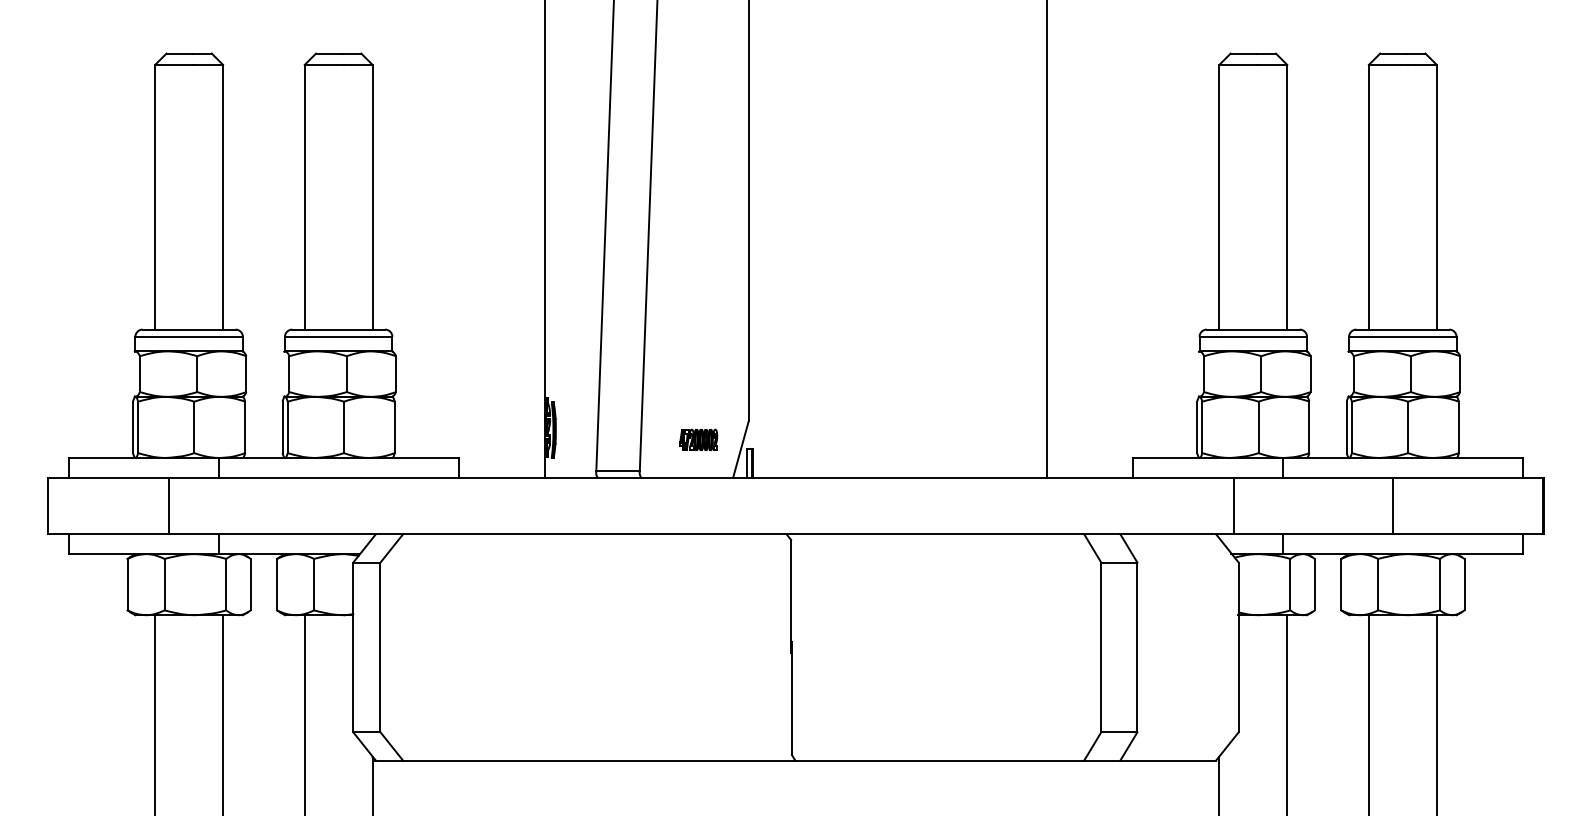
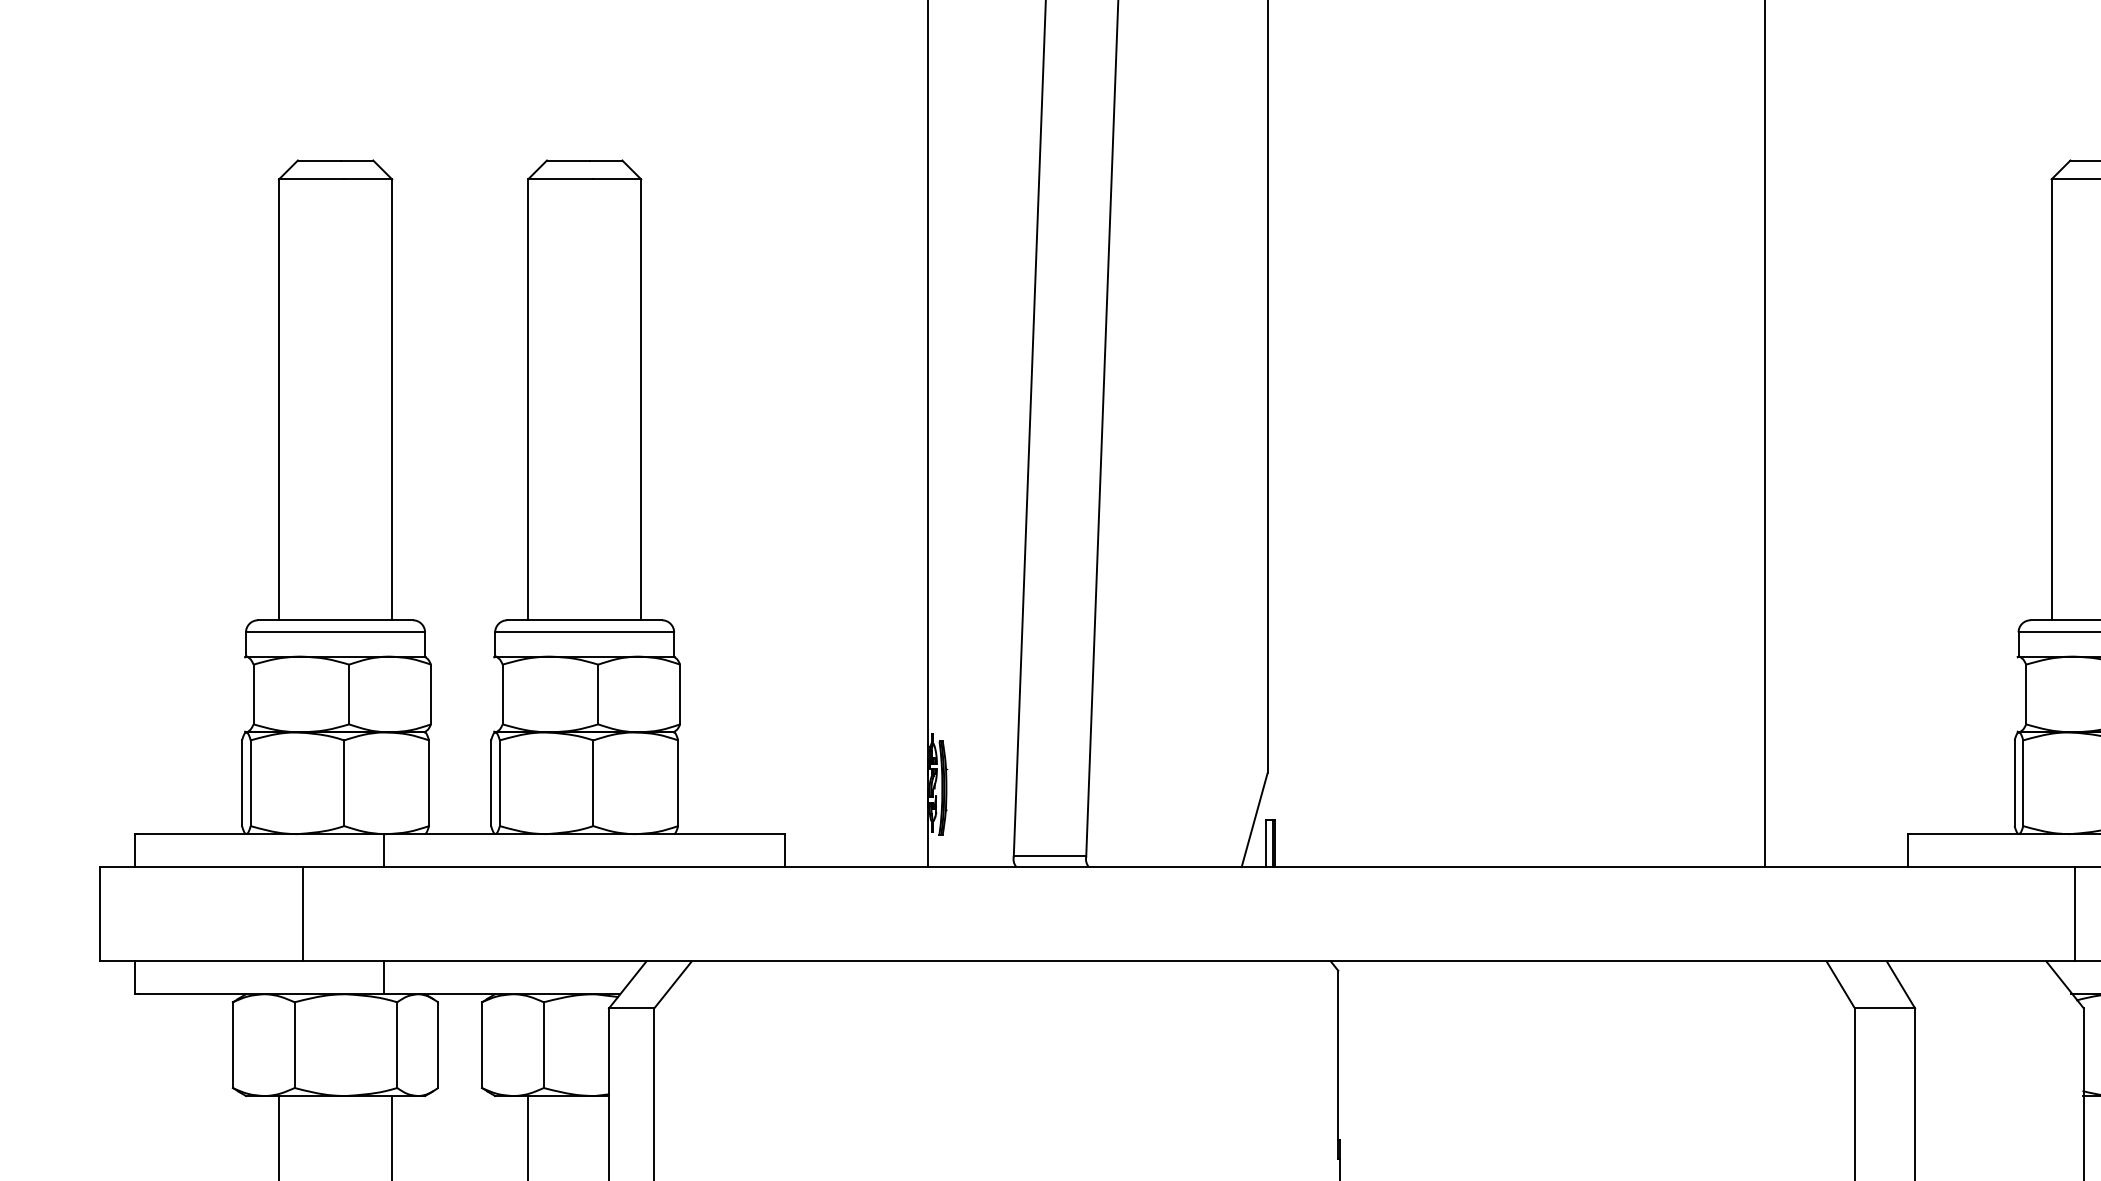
part: (698, 439) -> (1184, 803), removed

